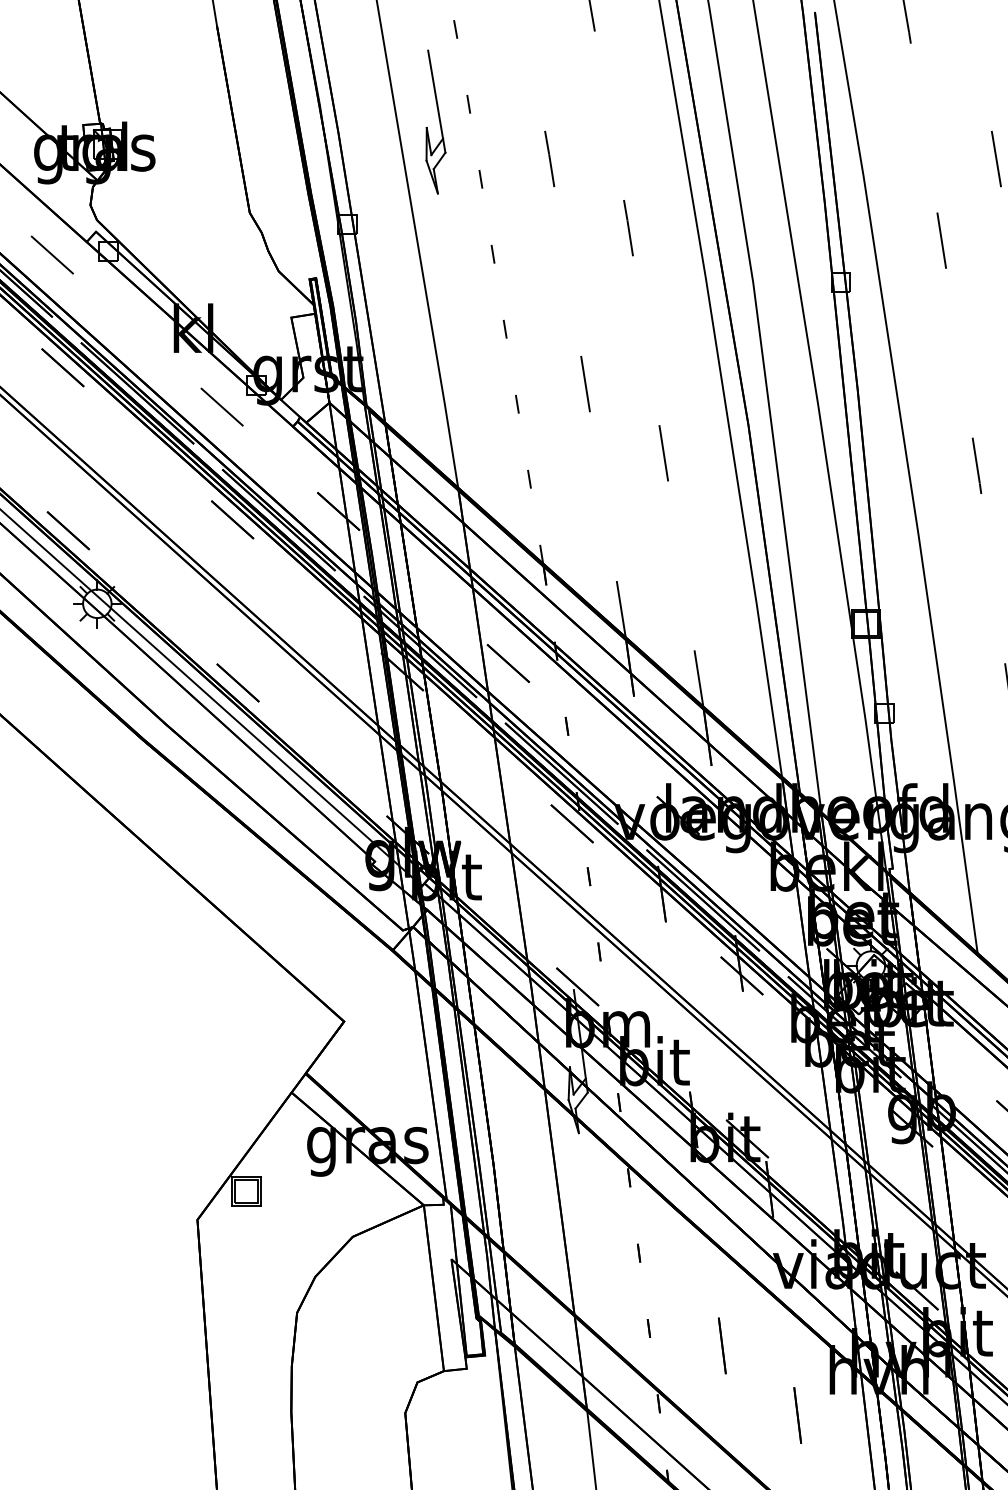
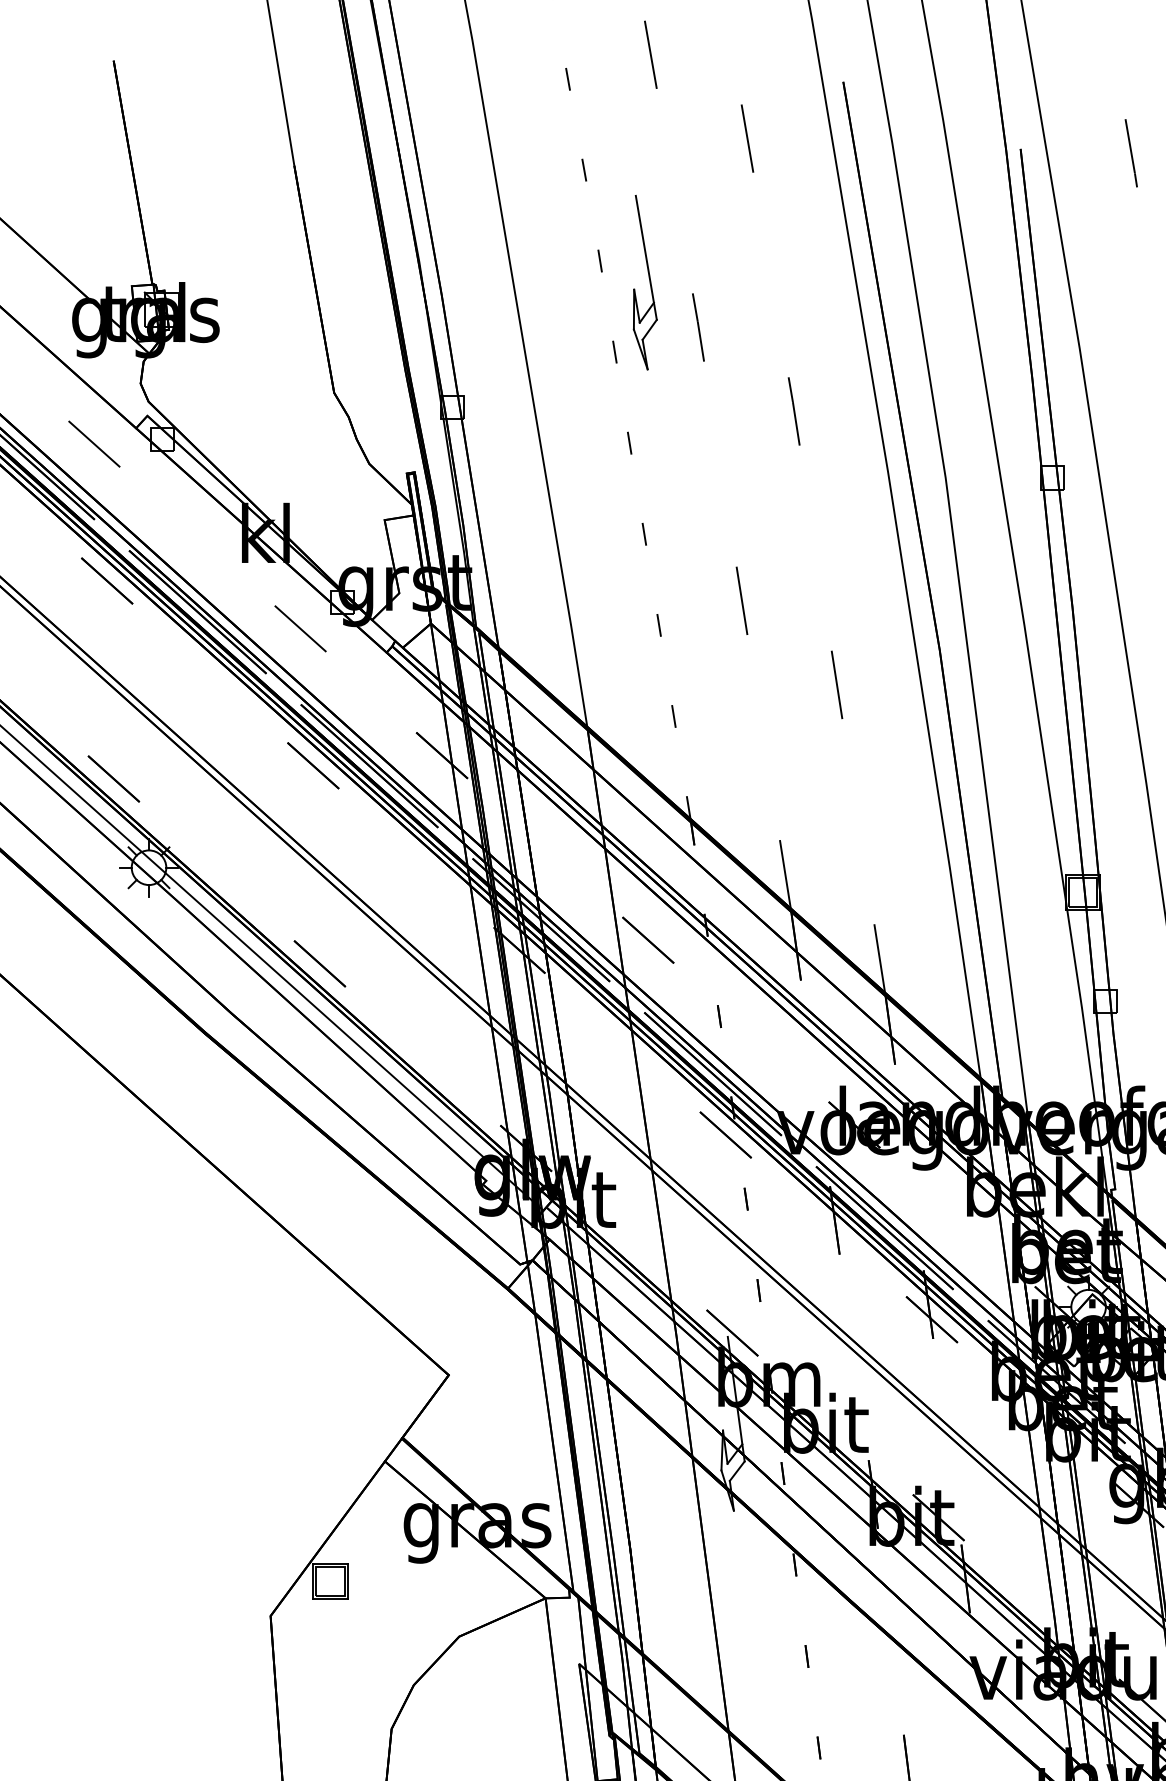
part: (435, 121) -> (644, 281), moved

